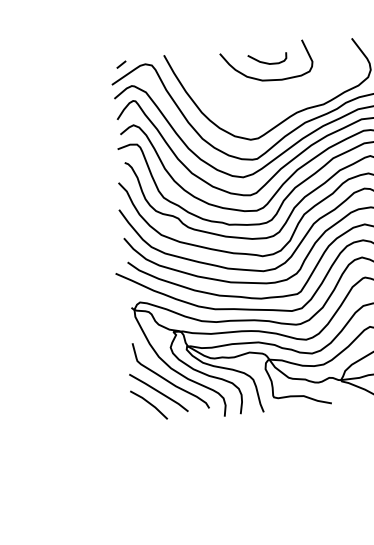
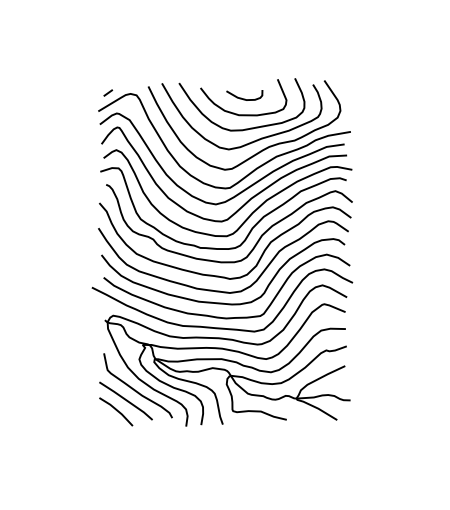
part: (270, 94) -> (245, 128), added

